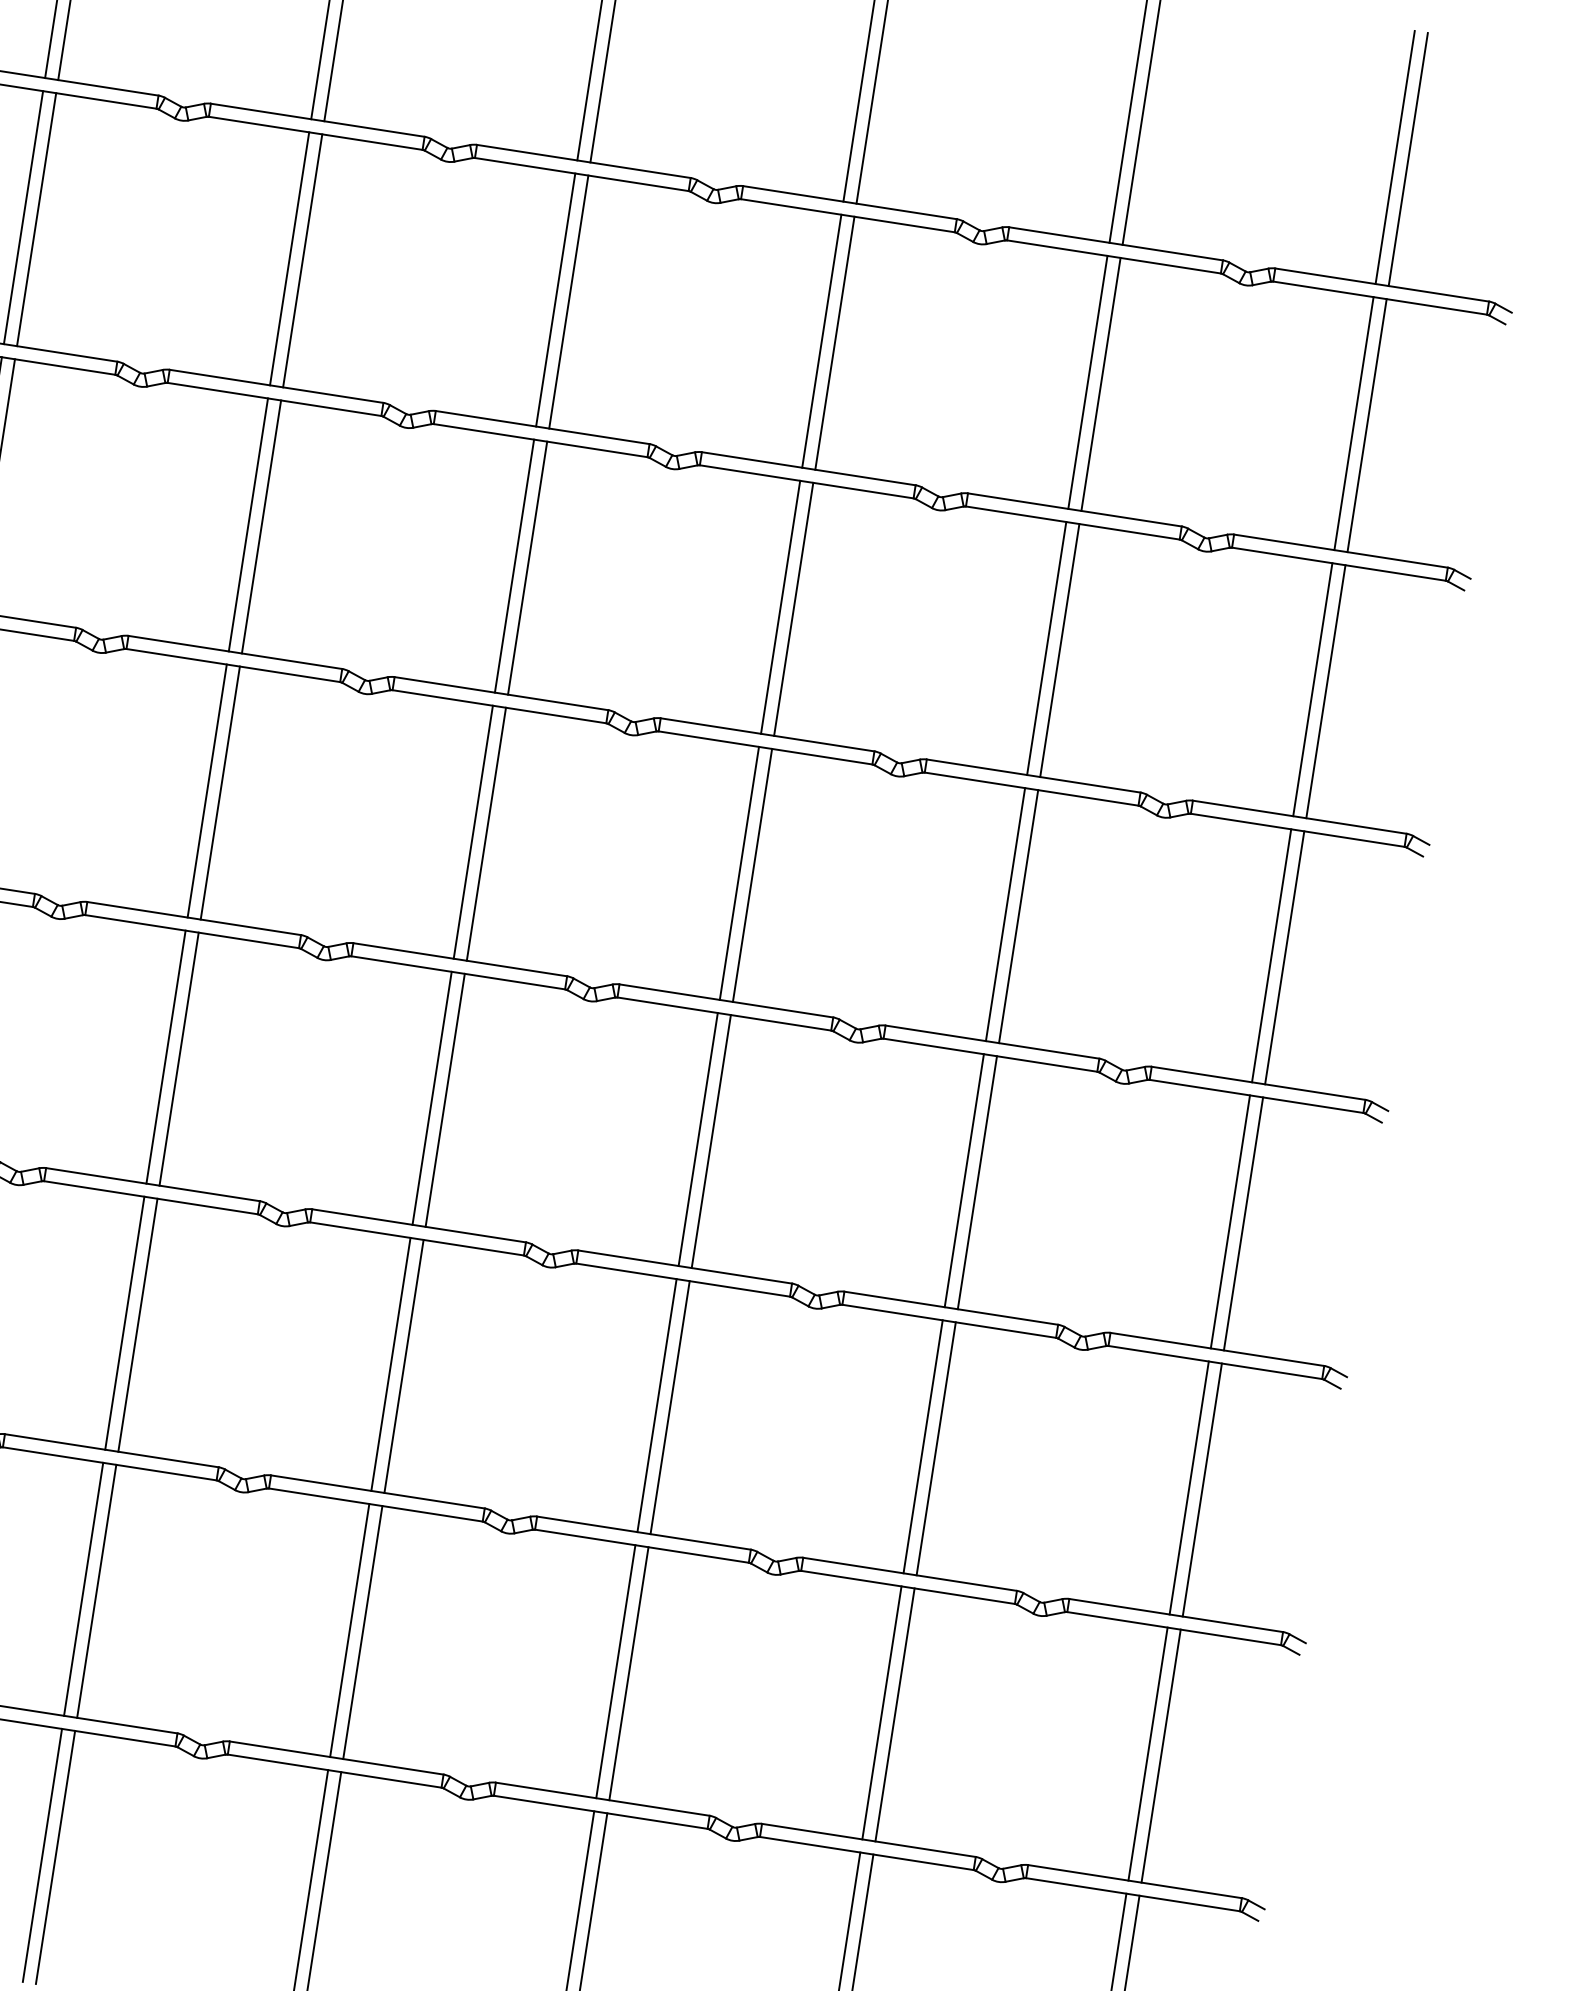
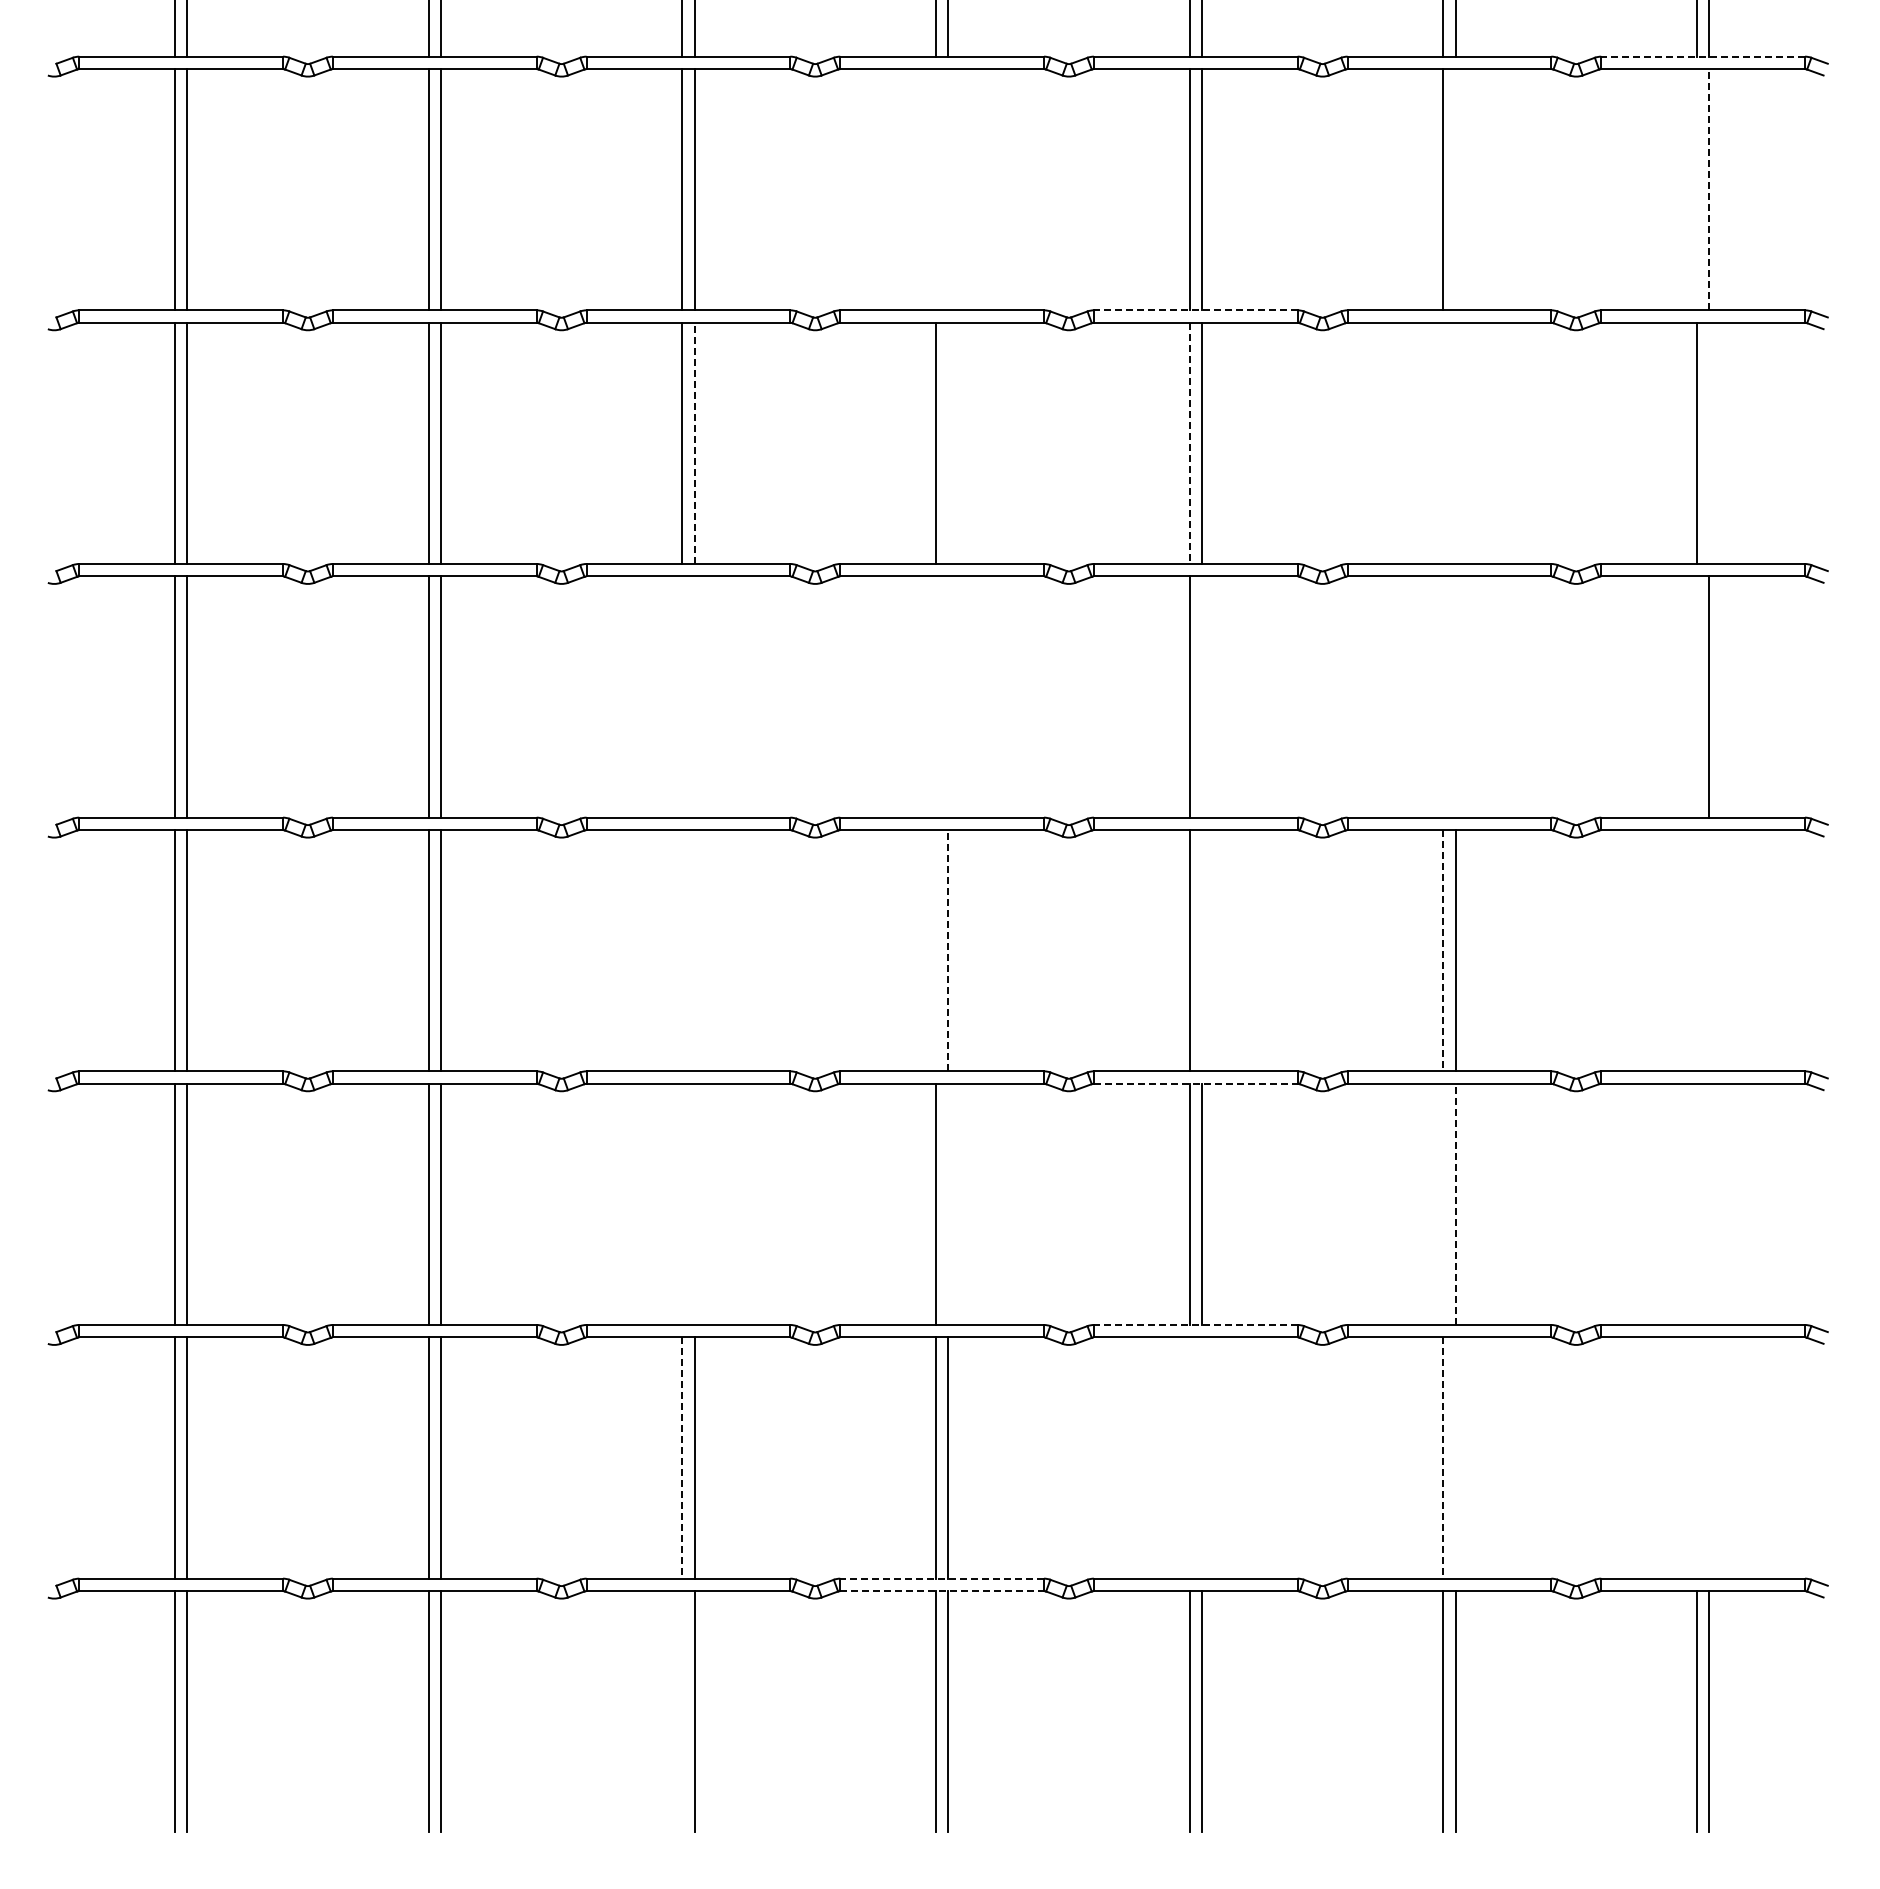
line: (1382, 284) -> (1703, 56), solid -> dashed
line: (555, 299) -> (935, 189), removed
line: (568, 301) -> (948, 189), removed
line: (1100, 384) -> (1455, 189), removed
line: (1353, 423) -> (1696, 189), removed
line: (1367, 425) -> (1709, 189), solid -> dashed
line: (808, 468) -> (1195, 310), solid -> dashed
line: (261, 527) -> (694, 443), solid -> dashed
line: (527, 568) -> (948, 443), removed
line: (780, 607) -> (1189, 443), solid -> dashed
line: (1046, 648) -> (1443, 443), removed
line: (1059, 650) -> (1455, 443), removed
line: (1326, 691) -> (1709, 443), removed
line: (207, 790) -> (682, 696), removed
line: (220, 792) -> (694, 696), removed
line: (473, 831) -> (935, 696), removed
line: (486, 833) -> (948, 696), removed
line: (753, 874) -> (1202, 696), removed
line: (1005, 914) -> (1443, 696), removed
line: (1018, 916) -> (1455, 696), removed
line: (1271, 955) -> (1696, 696), removed
line: (166, 1056) -> (682, 950), removed
line: (178, 1058) -> (694, 950), removed
line: (431, 1098) -> (935, 950), removed
line: (445, 1100) -> (948, 950), solid -> dashed
line: (711, 1141) -> (1202, 950), removed
line: (964, 1180) -> (1443, 950), solid -> dashed
line: (1230, 1221) -> (1696, 950), removed
line: (1243, 1223) -> (1709, 950), removed
line: (682, 1279) -> (1195, 1083), solid -> dashed
line: (125, 1322) -> (682, 1203), removed
line: (137, 1324) -> (694, 1203), removed
line: (404, 1365) -> (948, 1203), removed
line: (923, 1445) -> (1443, 1203), removed
line: (935, 1448) -> (1455, 1204), solid -> dashed
line: (1188, 1486) -> (1696, 1203), removed
line: (1202, 1489) -> (1709, 1203), removed
line: (643, 1532) -> (1195, 1324), solid -> dashed
line: (83, 1589) -> (682, 1458), solid -> dashed
line: (615, 1671) -> (1189, 1457), removed
line: (629, 1673) -> (1202, 1457), removed
line: (882, 1713) -> (1443, 1458), solid -> dashed
line: (894, 1714) -> (1455, 1457), removed
line: (1147, 1753) -> (1696, 1457), removed
line: (1161, 1755) -> (1709, 1457), removed
line: (337, 1757) -> (942, 1578), solid -> dashed
line: (335, 1771) -> (942, 1591), solid -> dashed
line: (42, 1855) -> (682, 1711), removed

